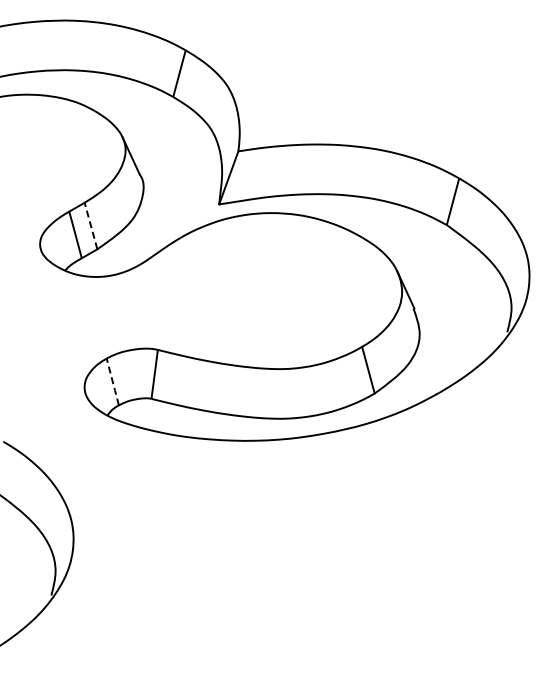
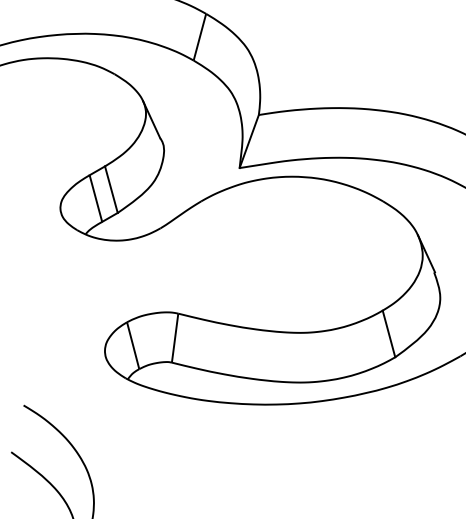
line: (90, 225) -> (110, 189), dashed -> solid
line: (112, 382) -> (132, 346), dashed -> solid

